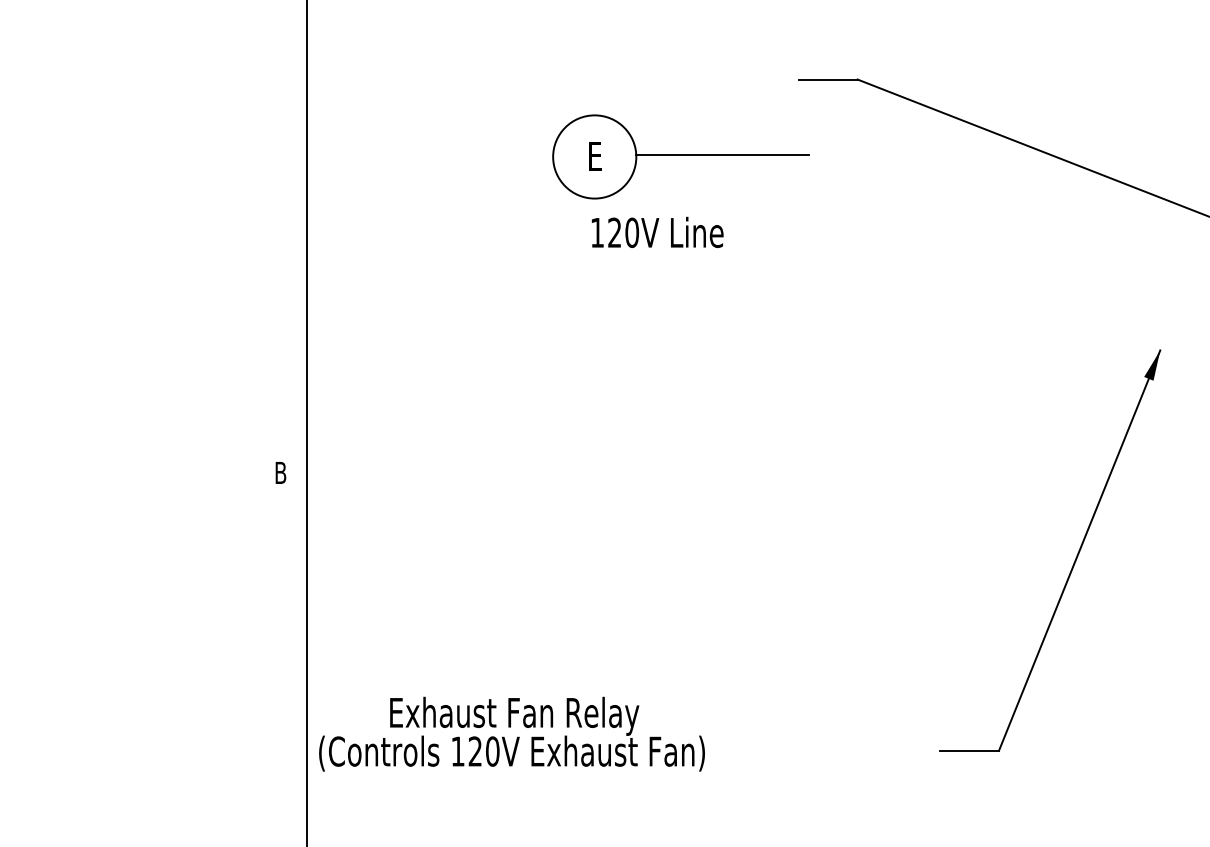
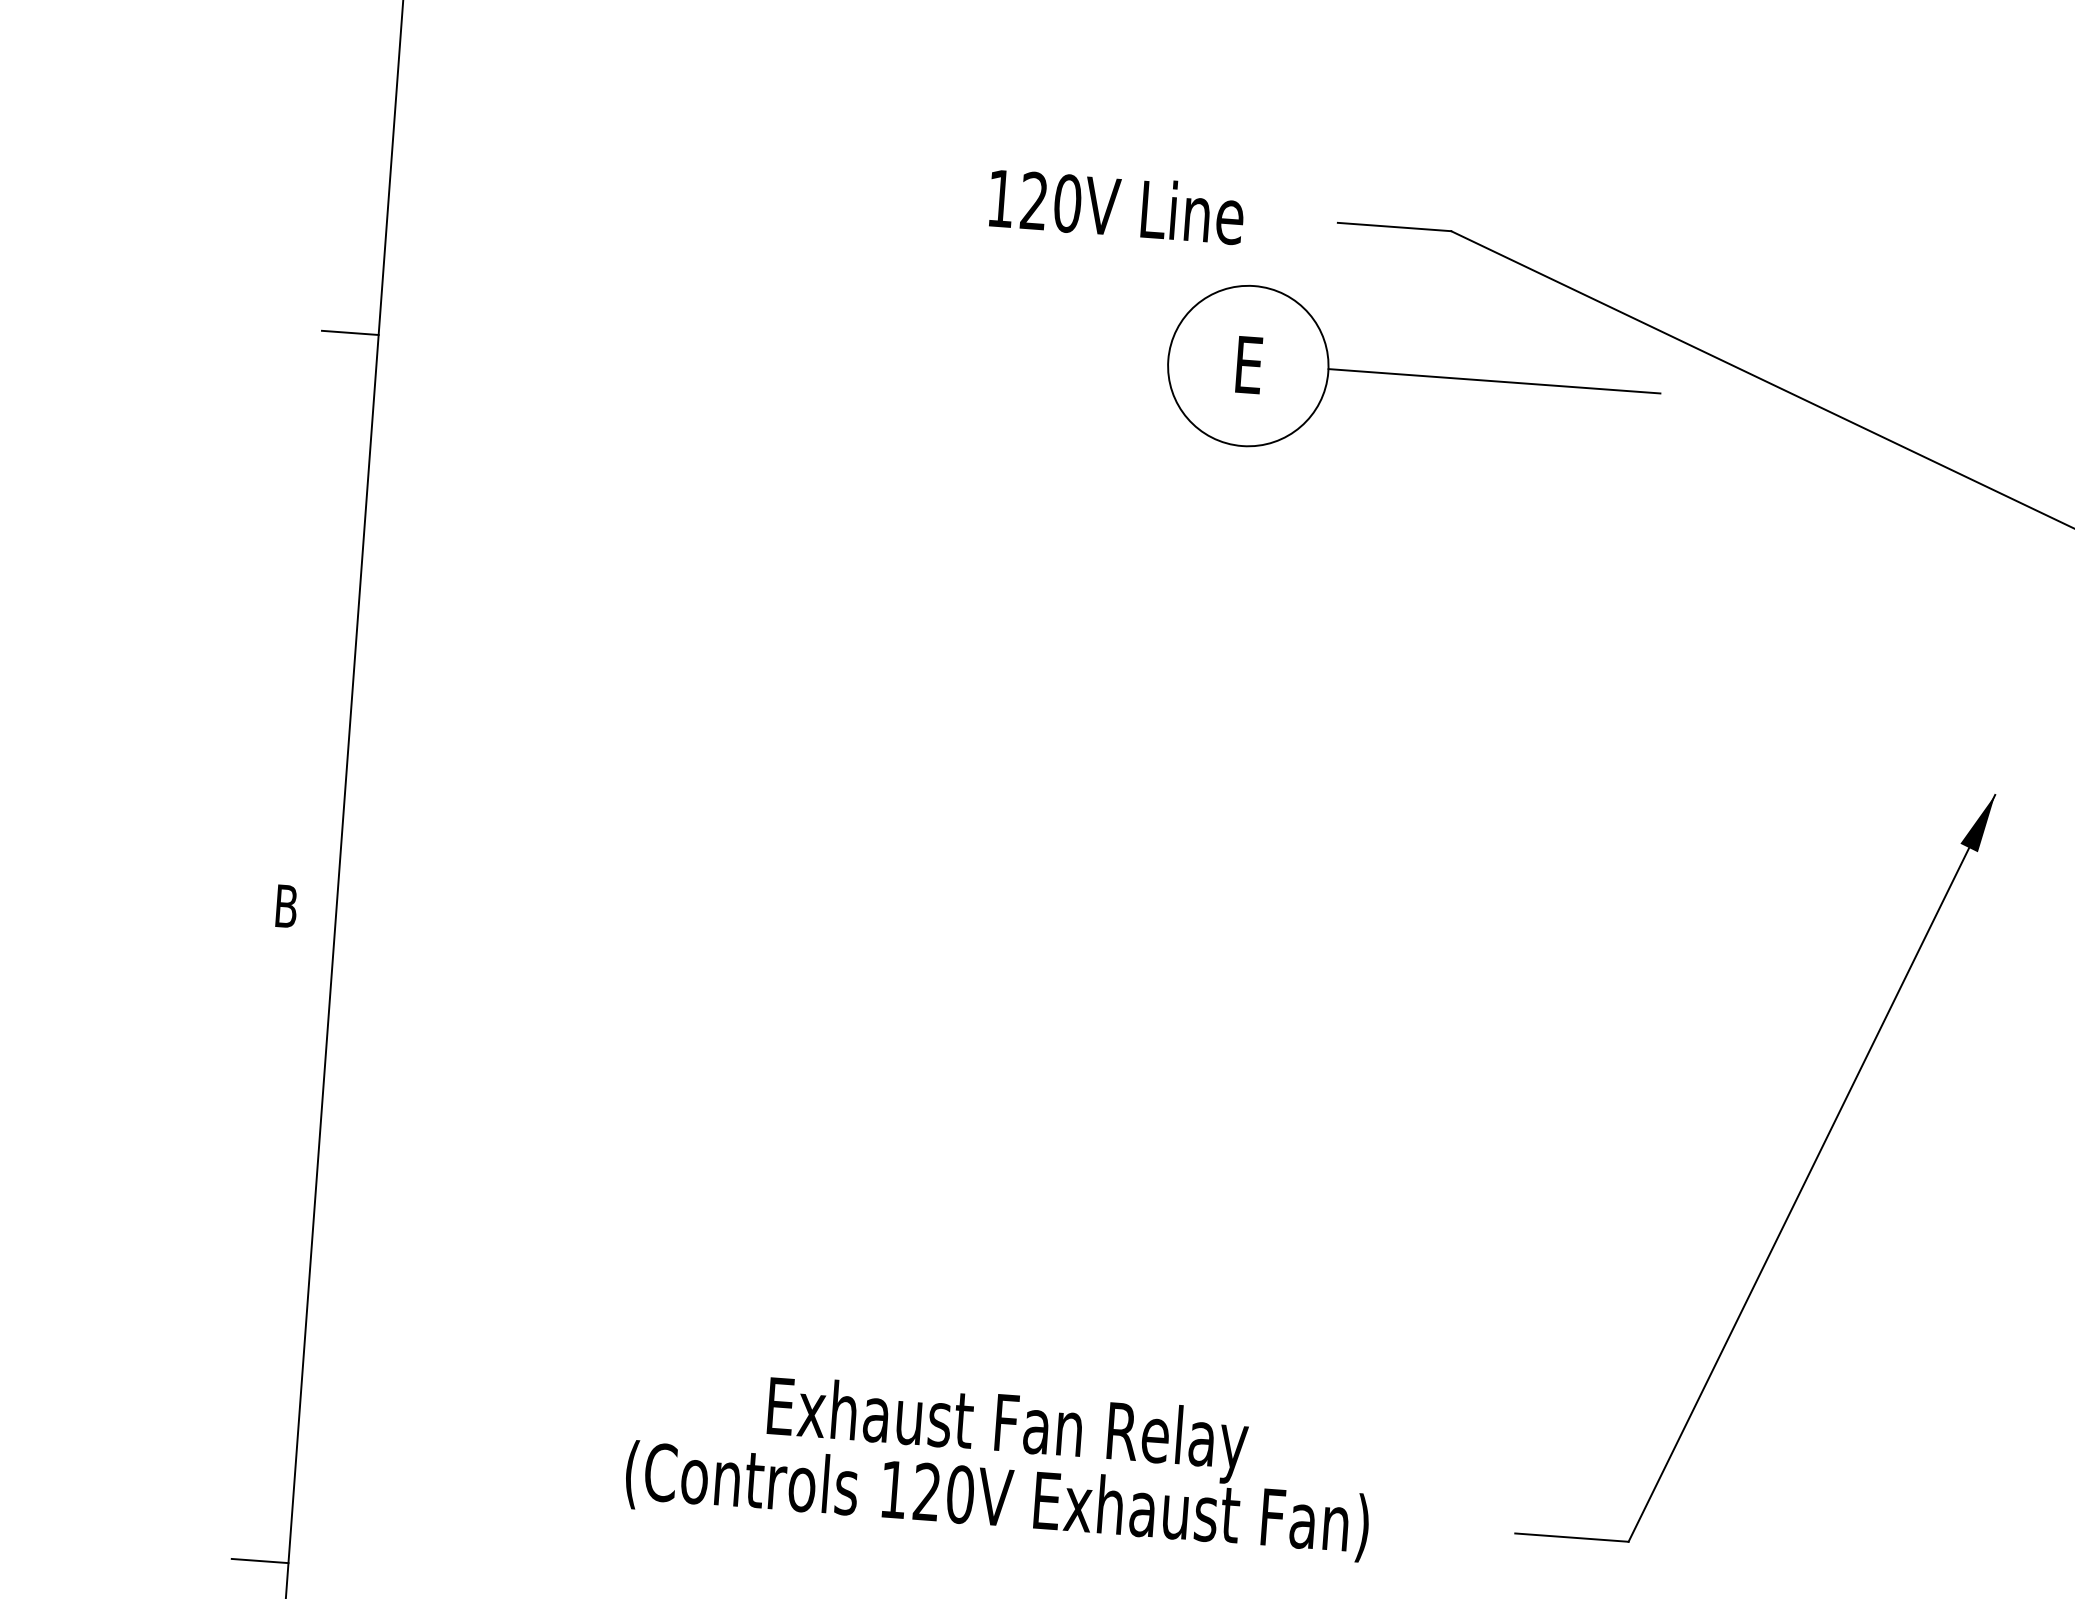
part: (680, 156) -> (1413, 377), moved
line: (291, 173) -> (349, 331), added
text: (657, 231) -> (1116, 204), moved
text: (511, 733) -> (999, 1462), moved
line: (291, 812) -> (259, 1560), added

